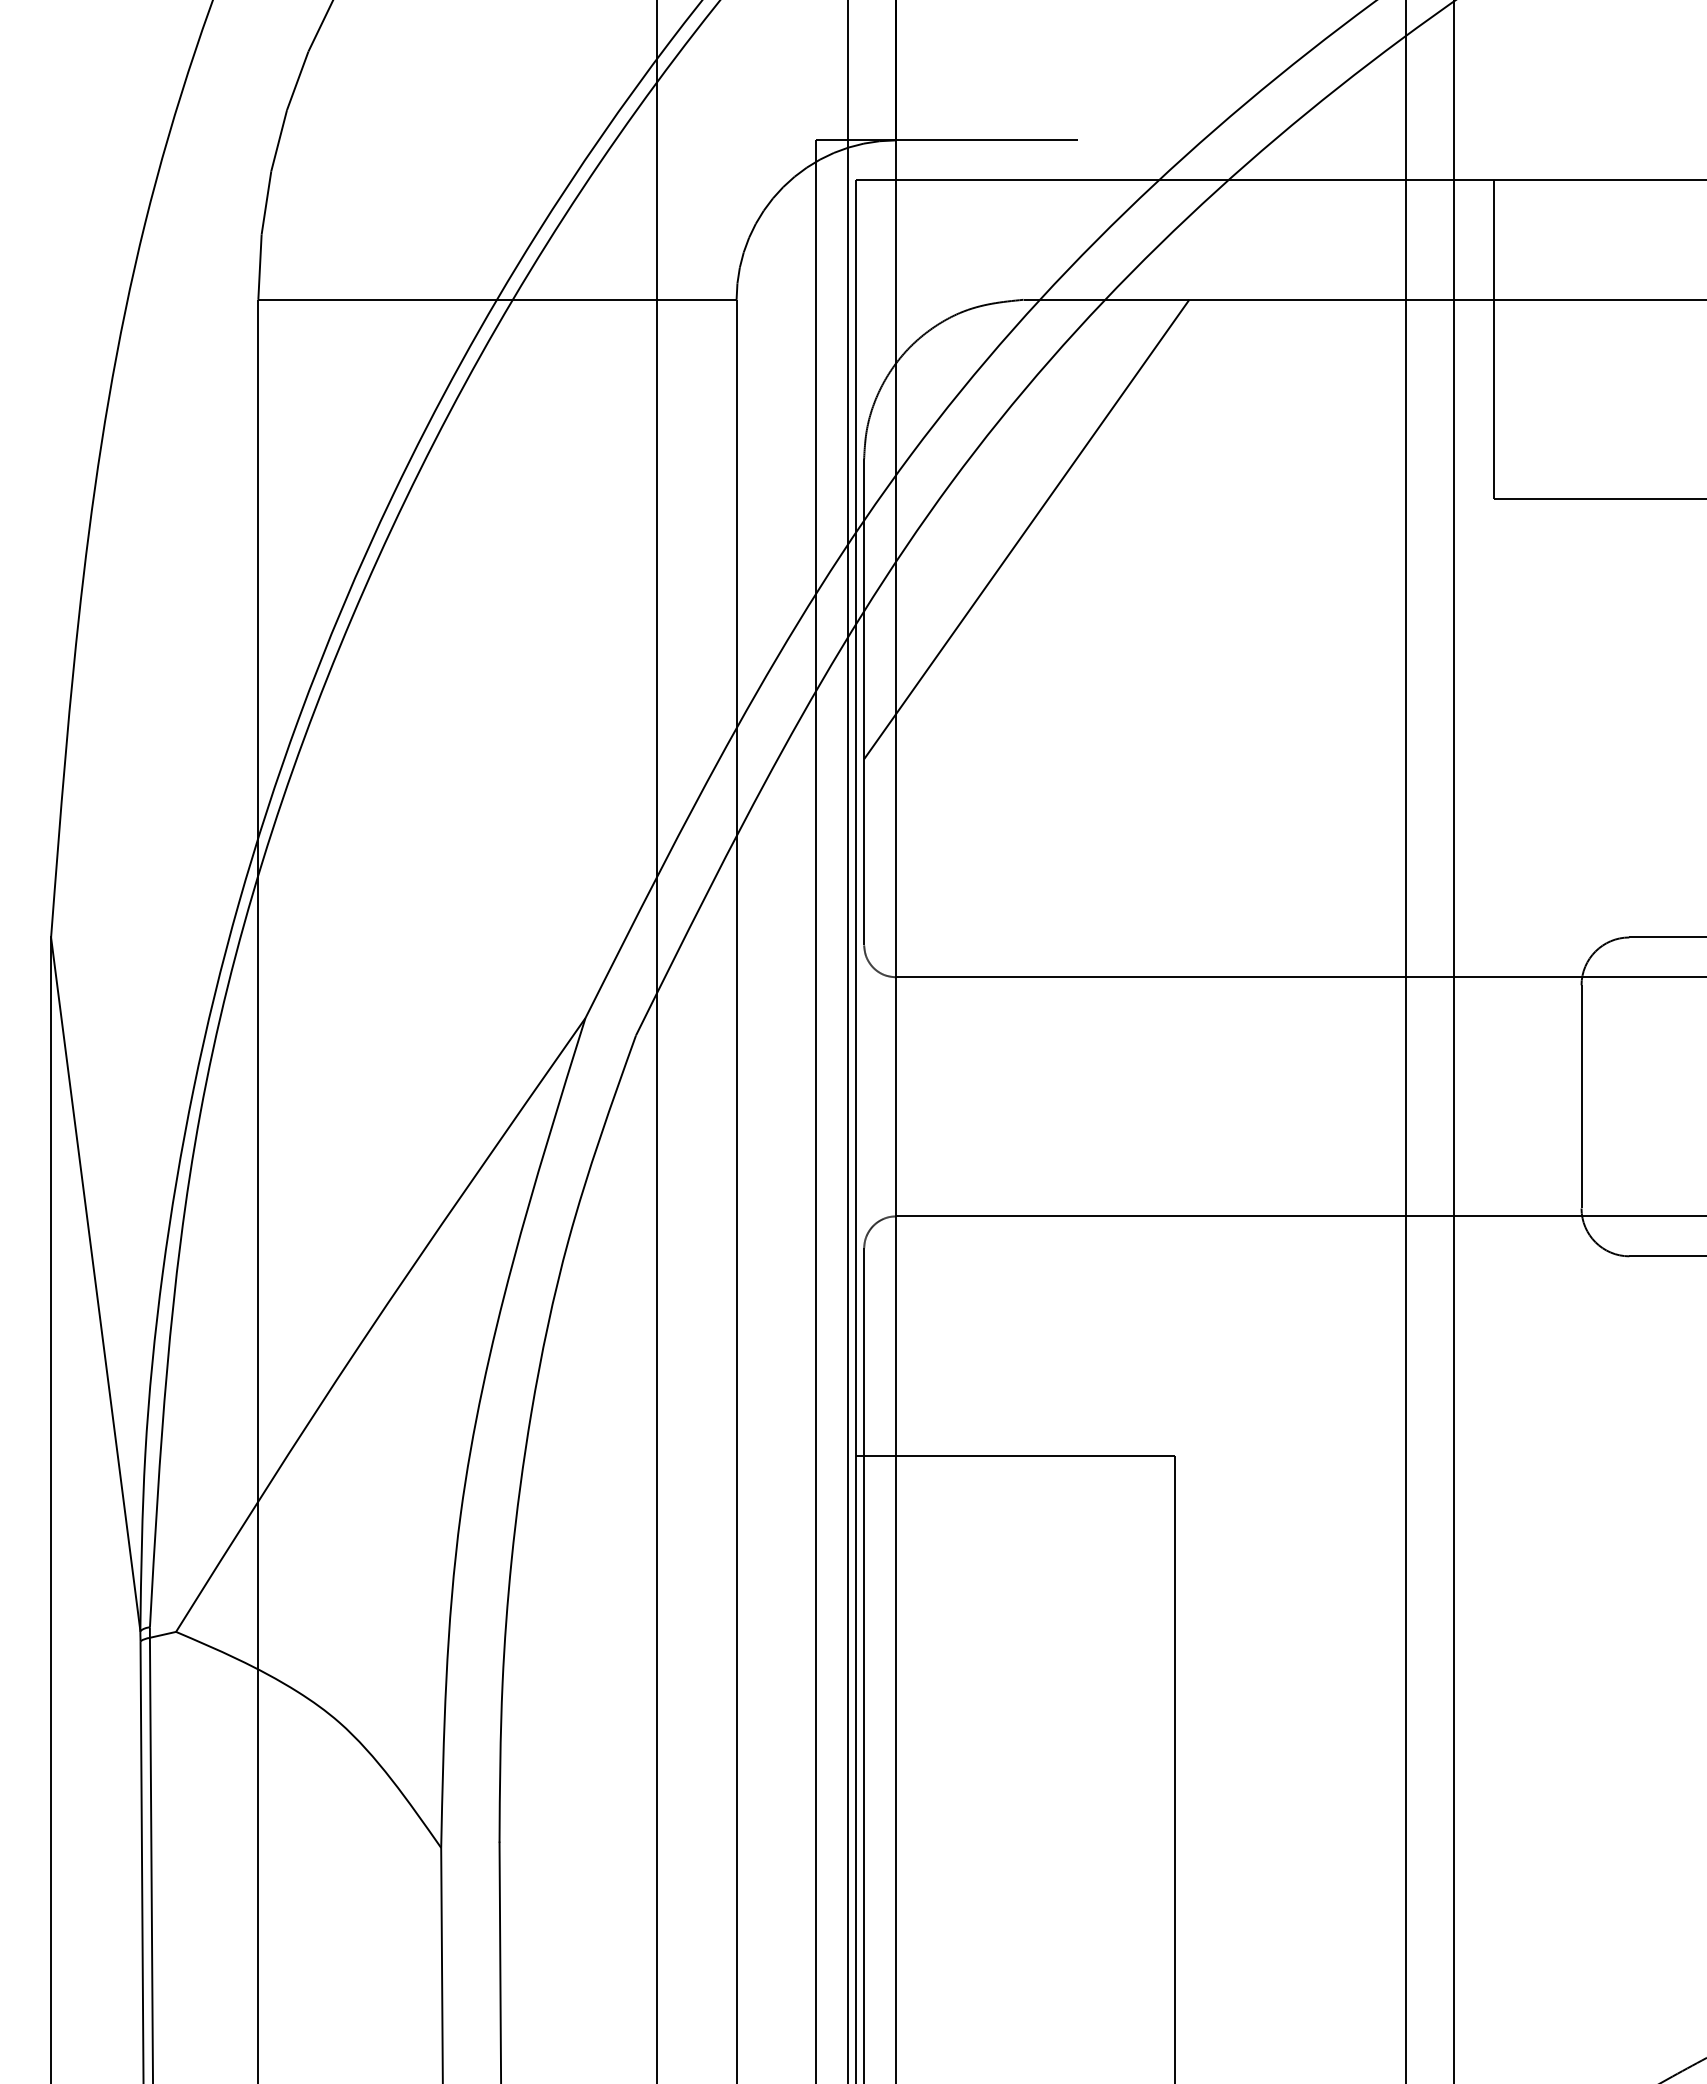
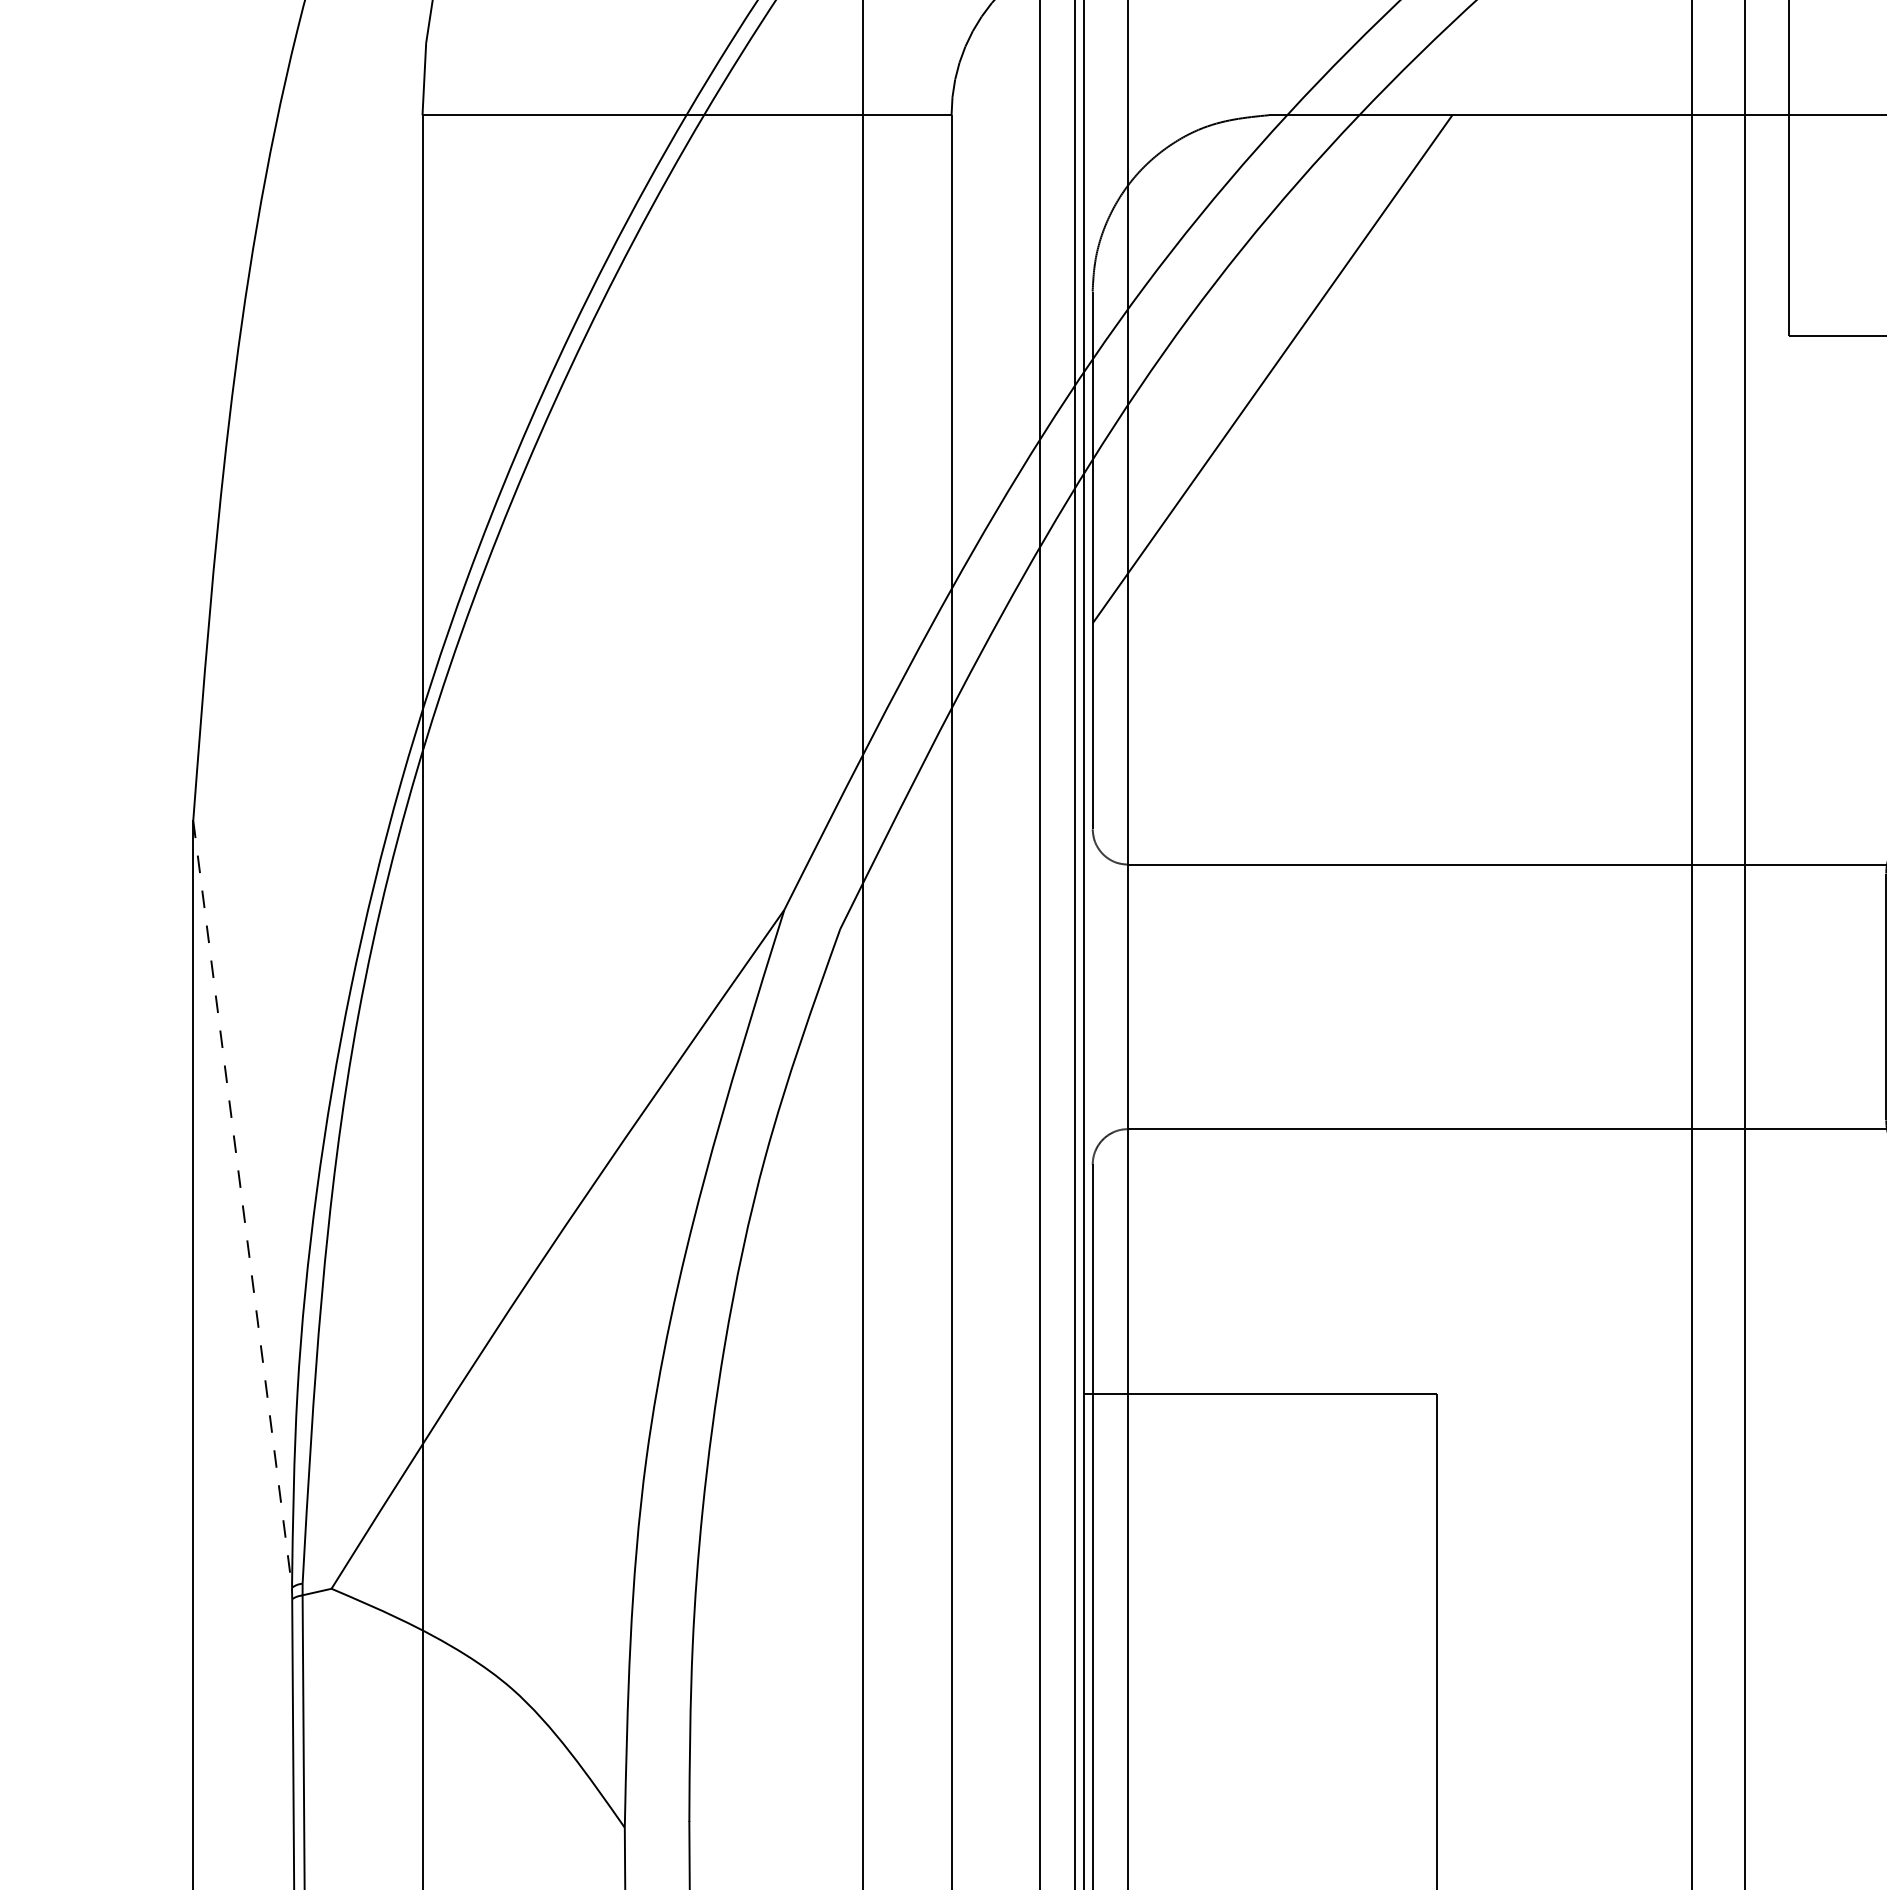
line: (95, 1284) -> (242, 1204), solid -> dashed

